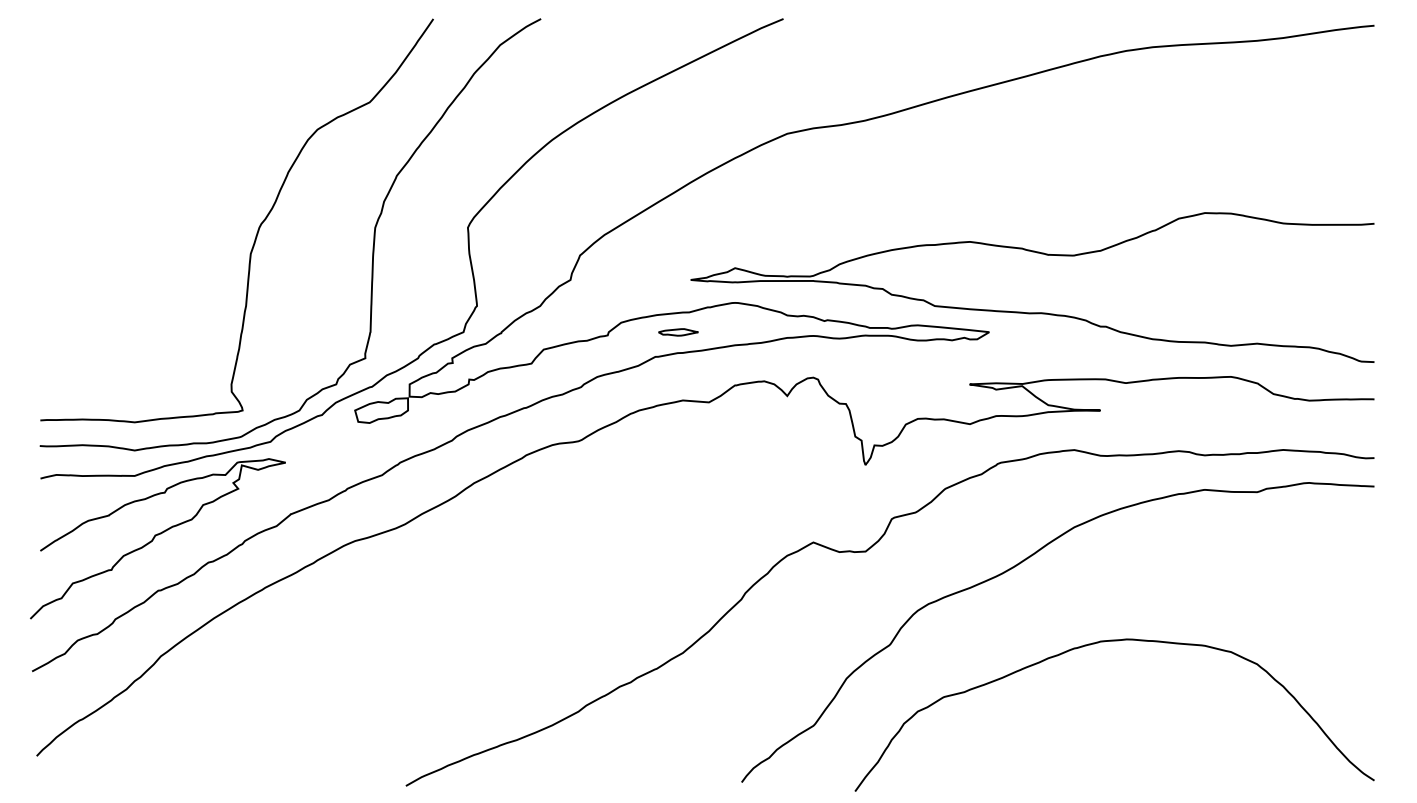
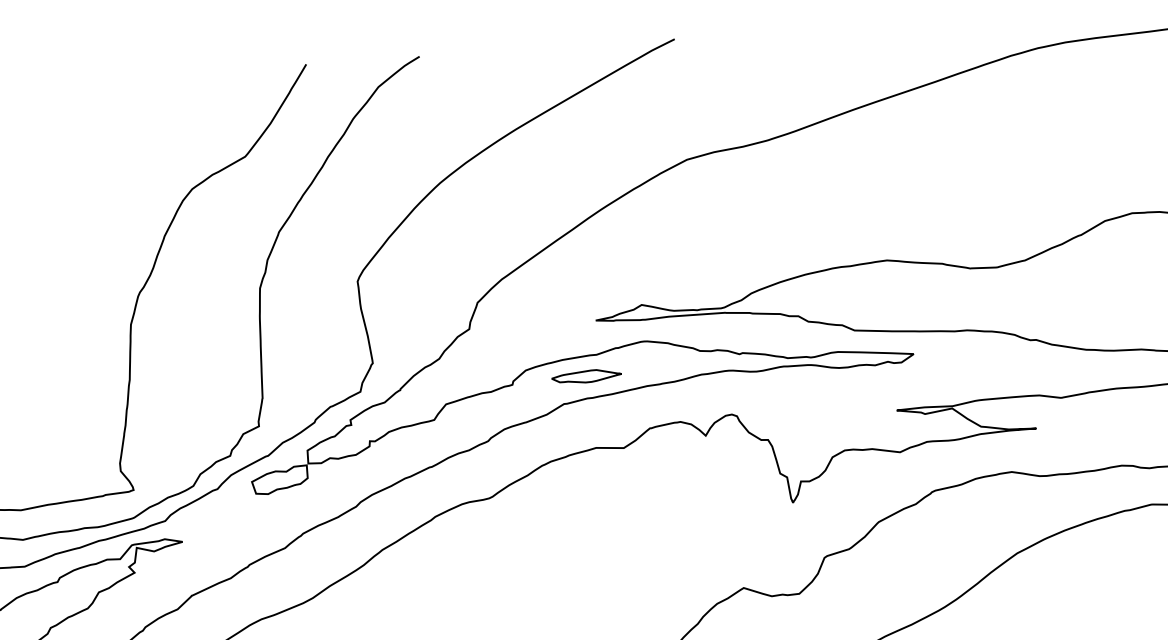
part: (678, 332) -> (586, 376), size x1.67

